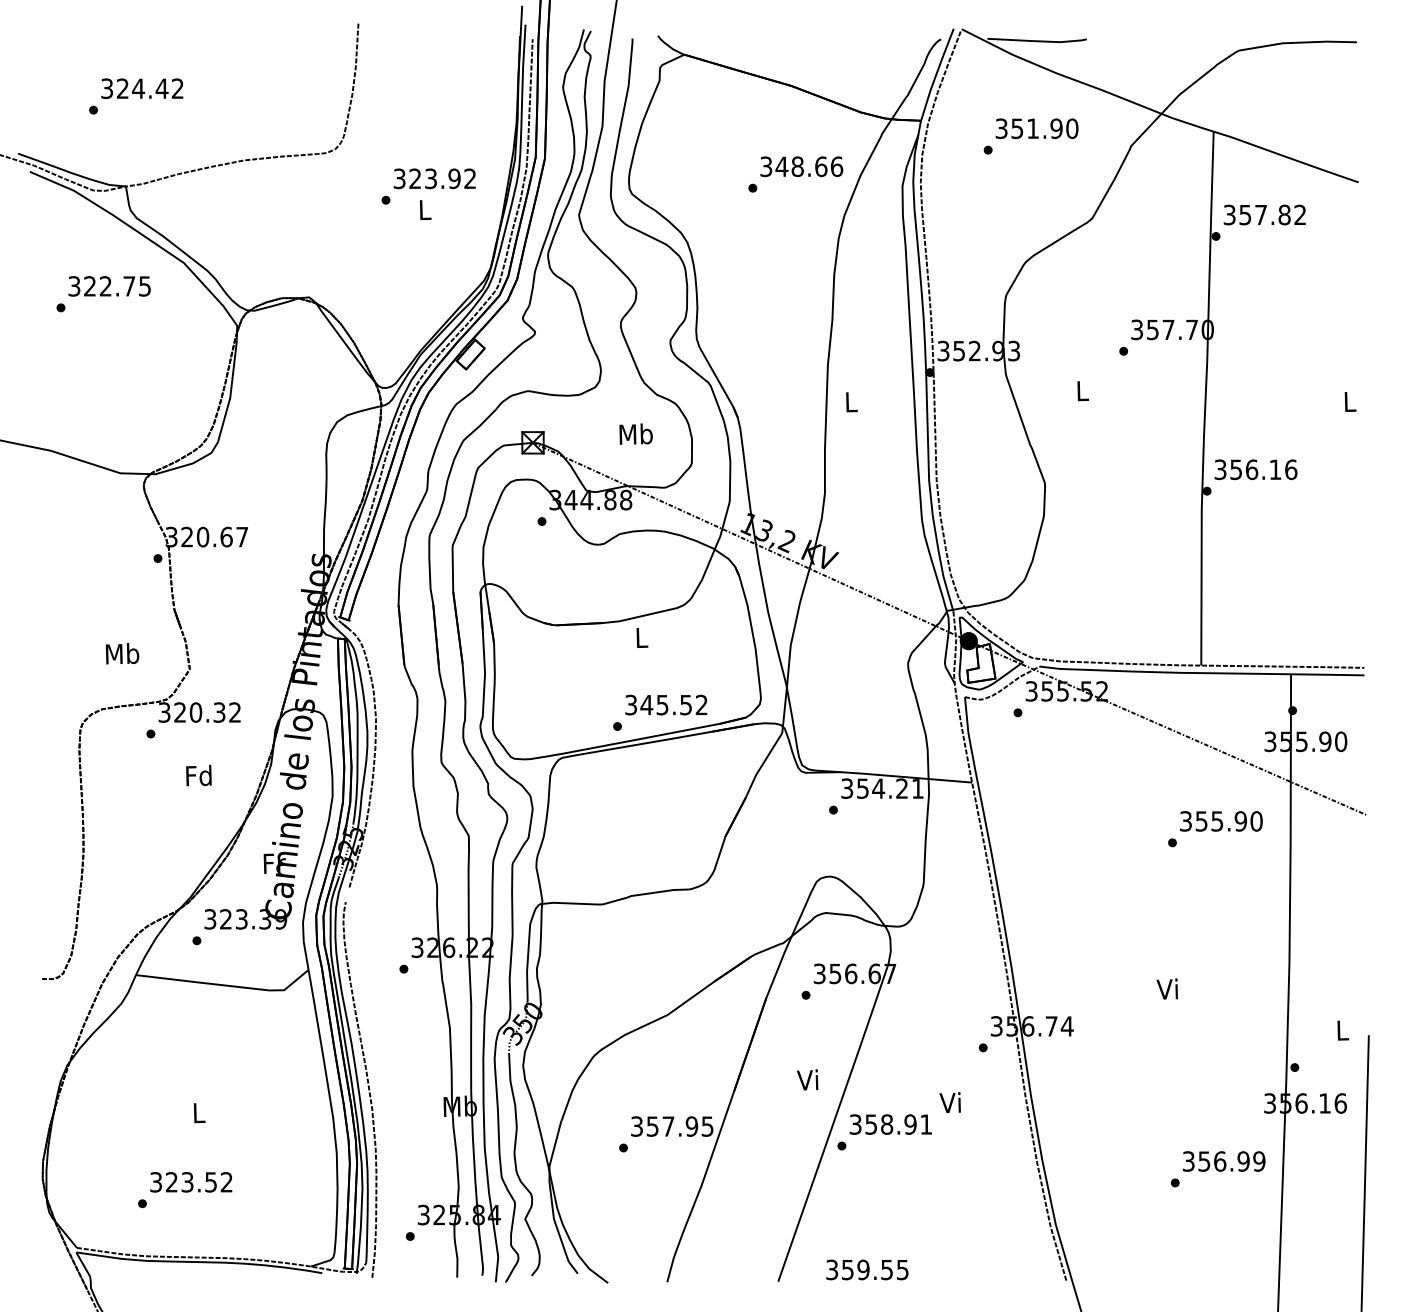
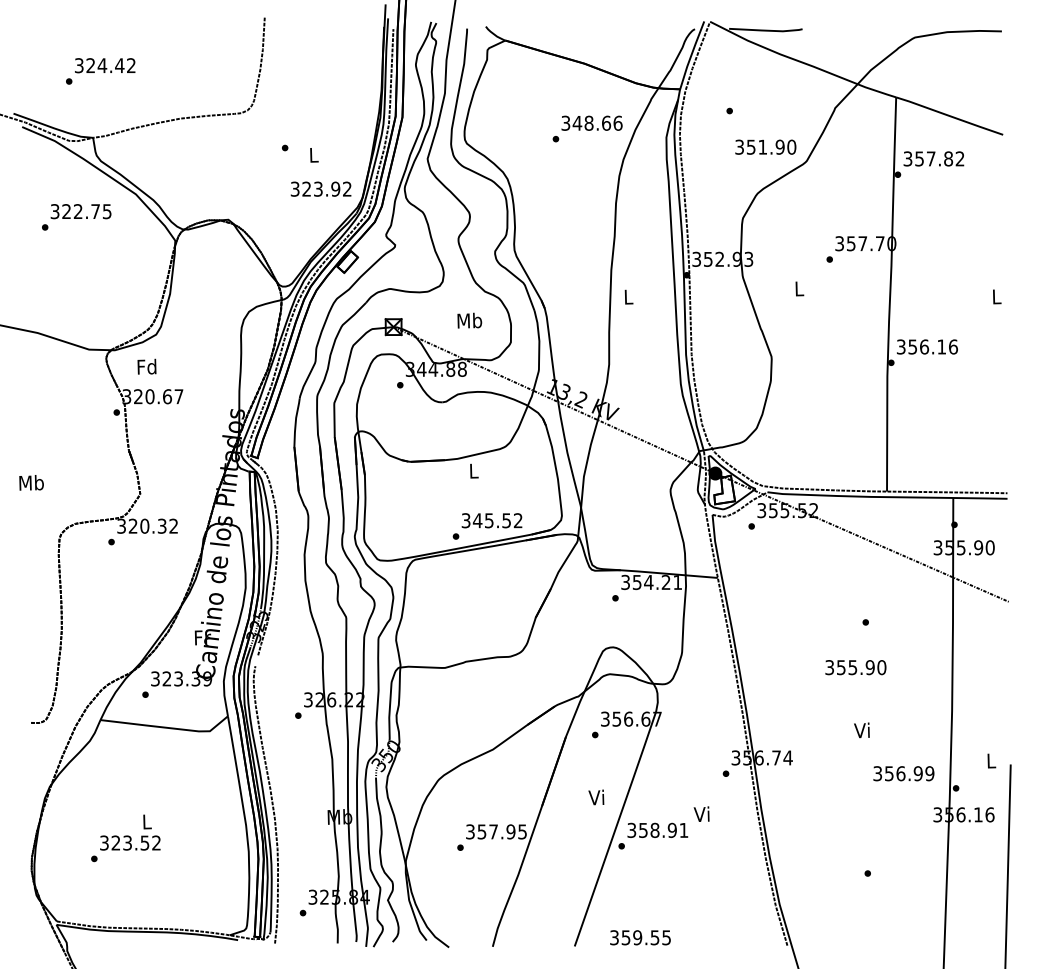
text: (1036, 127) -> (765, 146), moved
text: (433, 177) -> (320, 188), moved
text: (122, 653) -> (31, 482), moved
text: (198, 775) -> (146, 366), moved
text: (1220, 821) -> (855, 667), moved
text: (1223, 1161) -> (903, 773), moved
text: (184, 1189) -> (125, 848), moved

